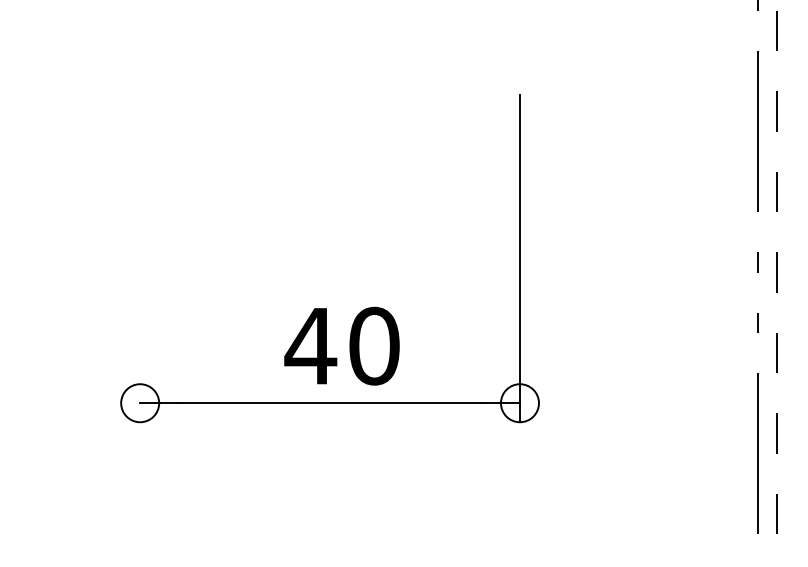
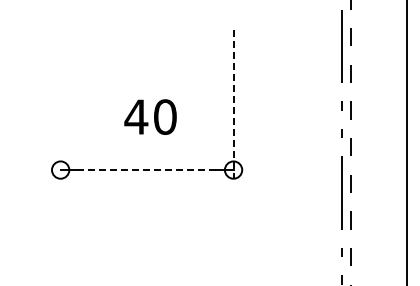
line: (519, 259) -> (233, 104), solid -> dashed
text: (341, 344) -> (150, 116), moved
line: (328, 404) -> (146, 170), solid -> dashed

